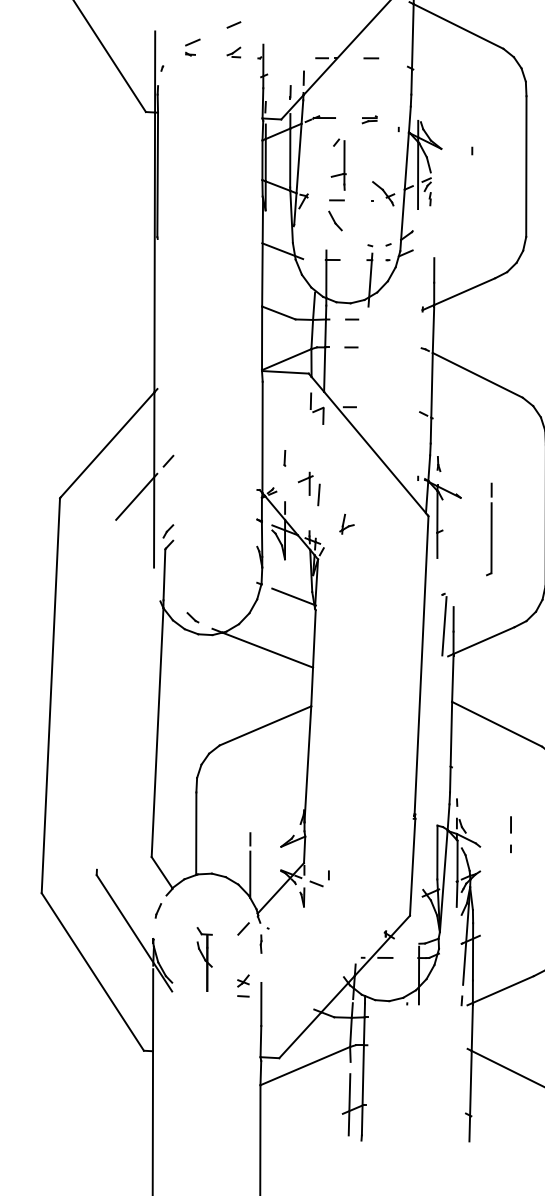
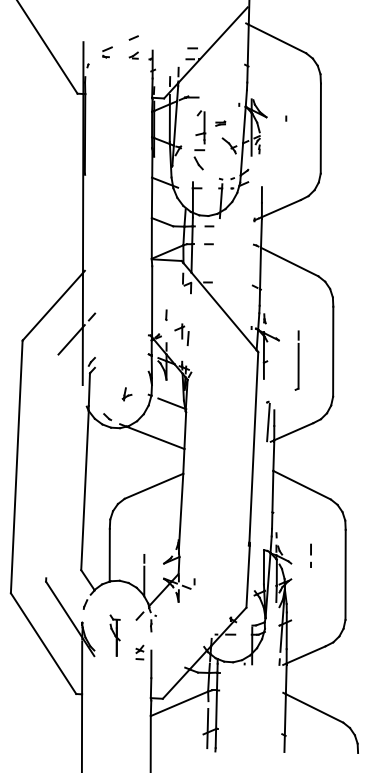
line: (371, 58) -> (192, 48), moved
part: (369, 119) -> (220, 123), moved
part: (345, 524) -> (126, 394), moved

